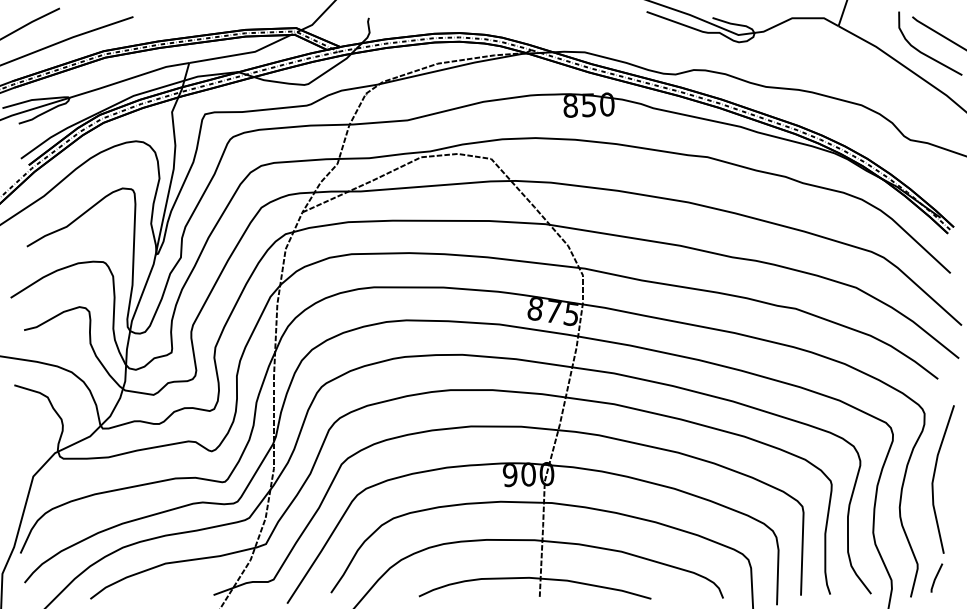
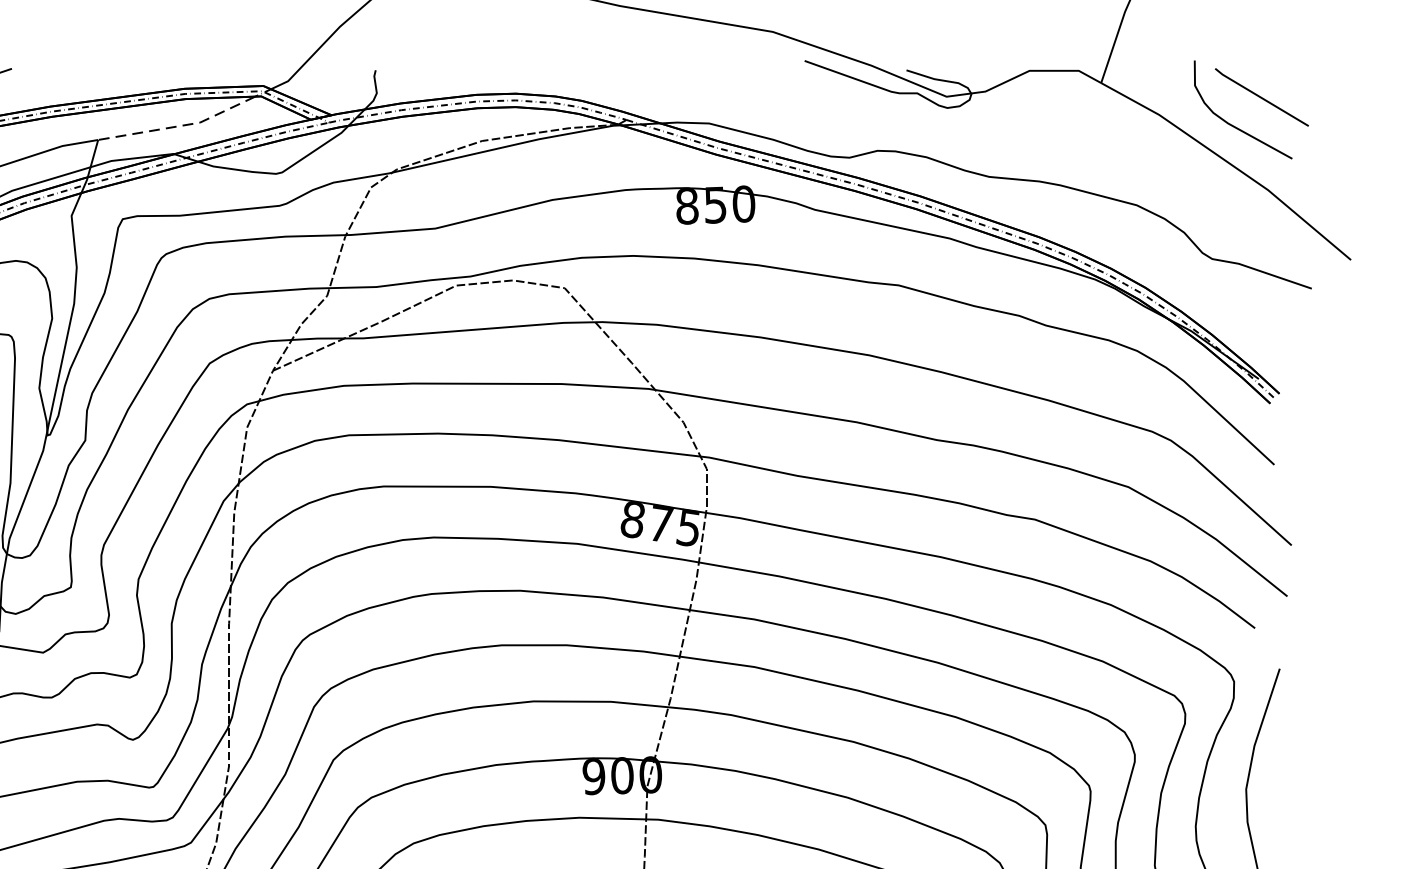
line: (242, 54) -> (180, 126), solid -> dashed

